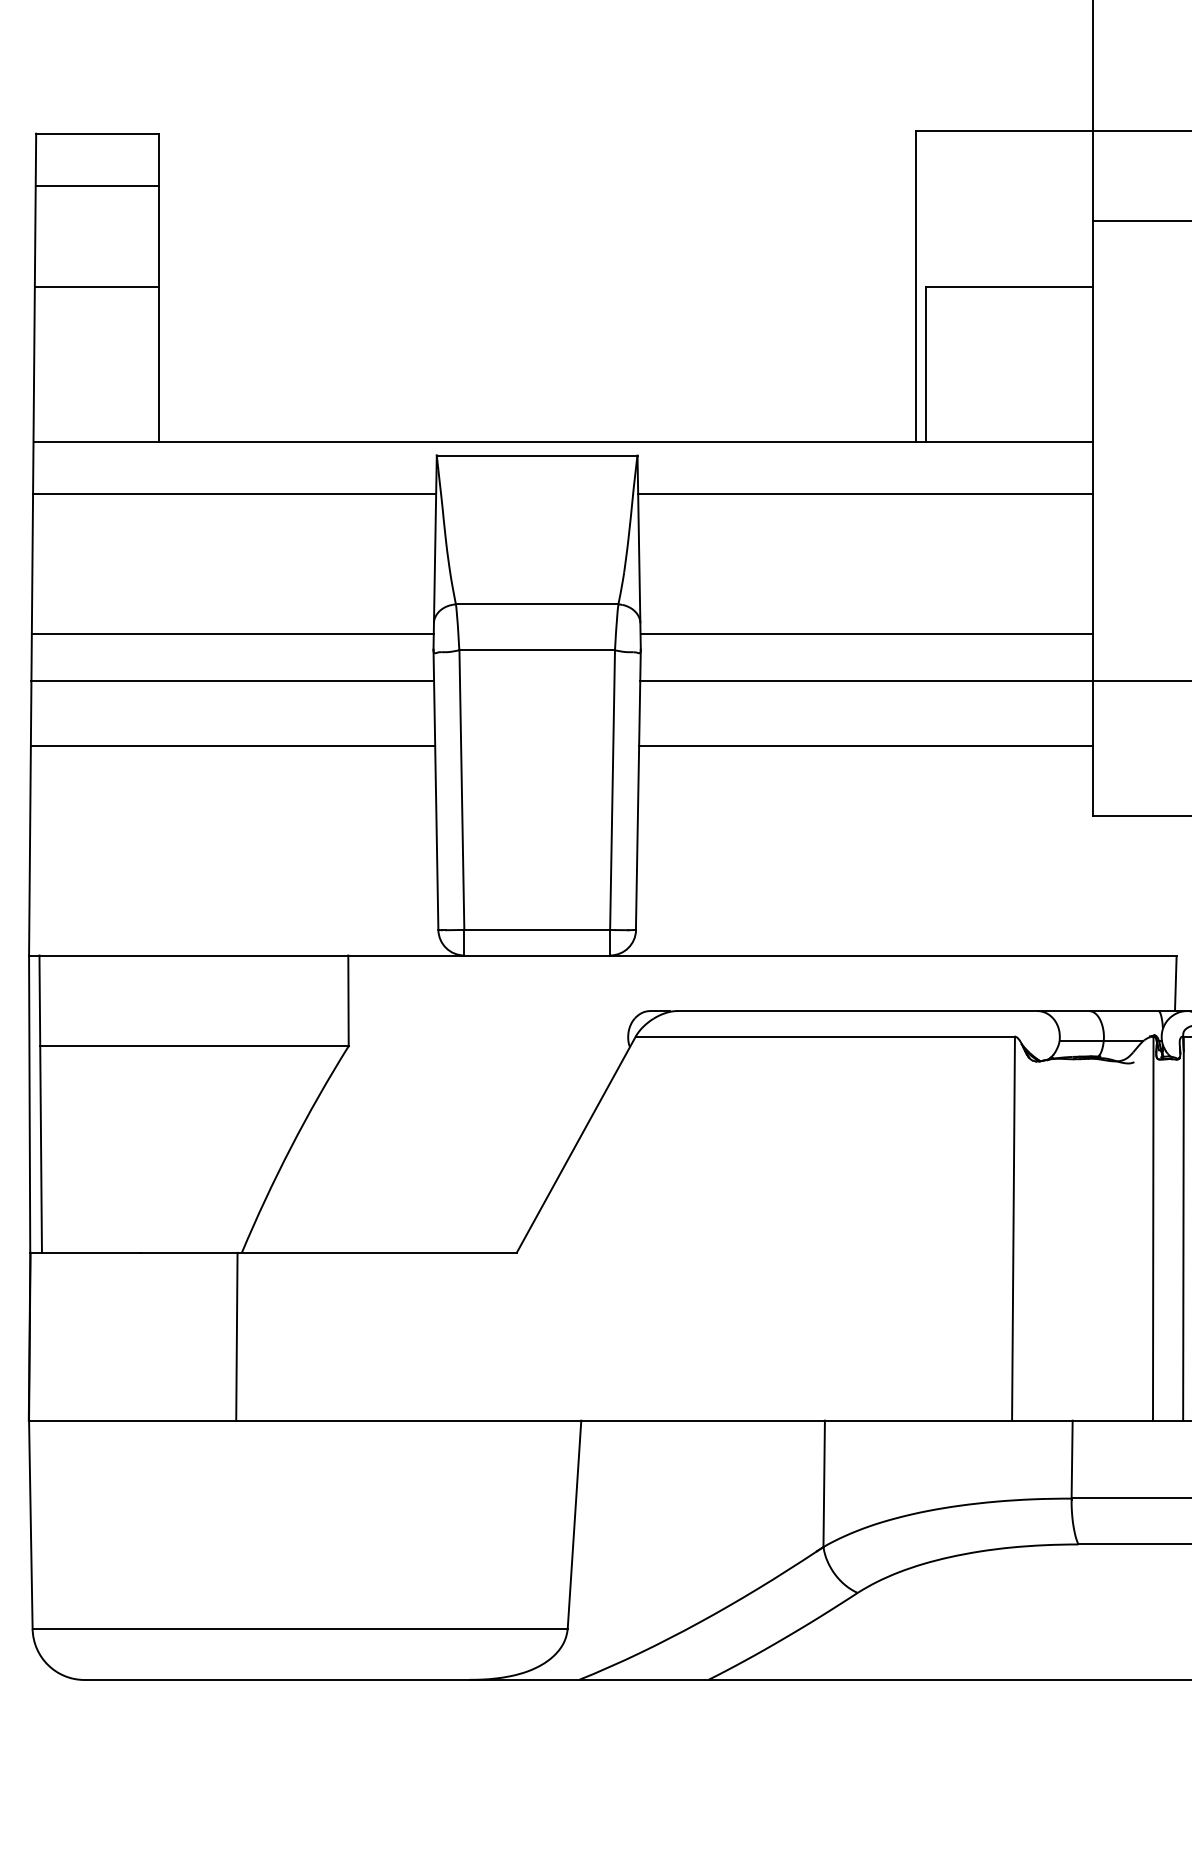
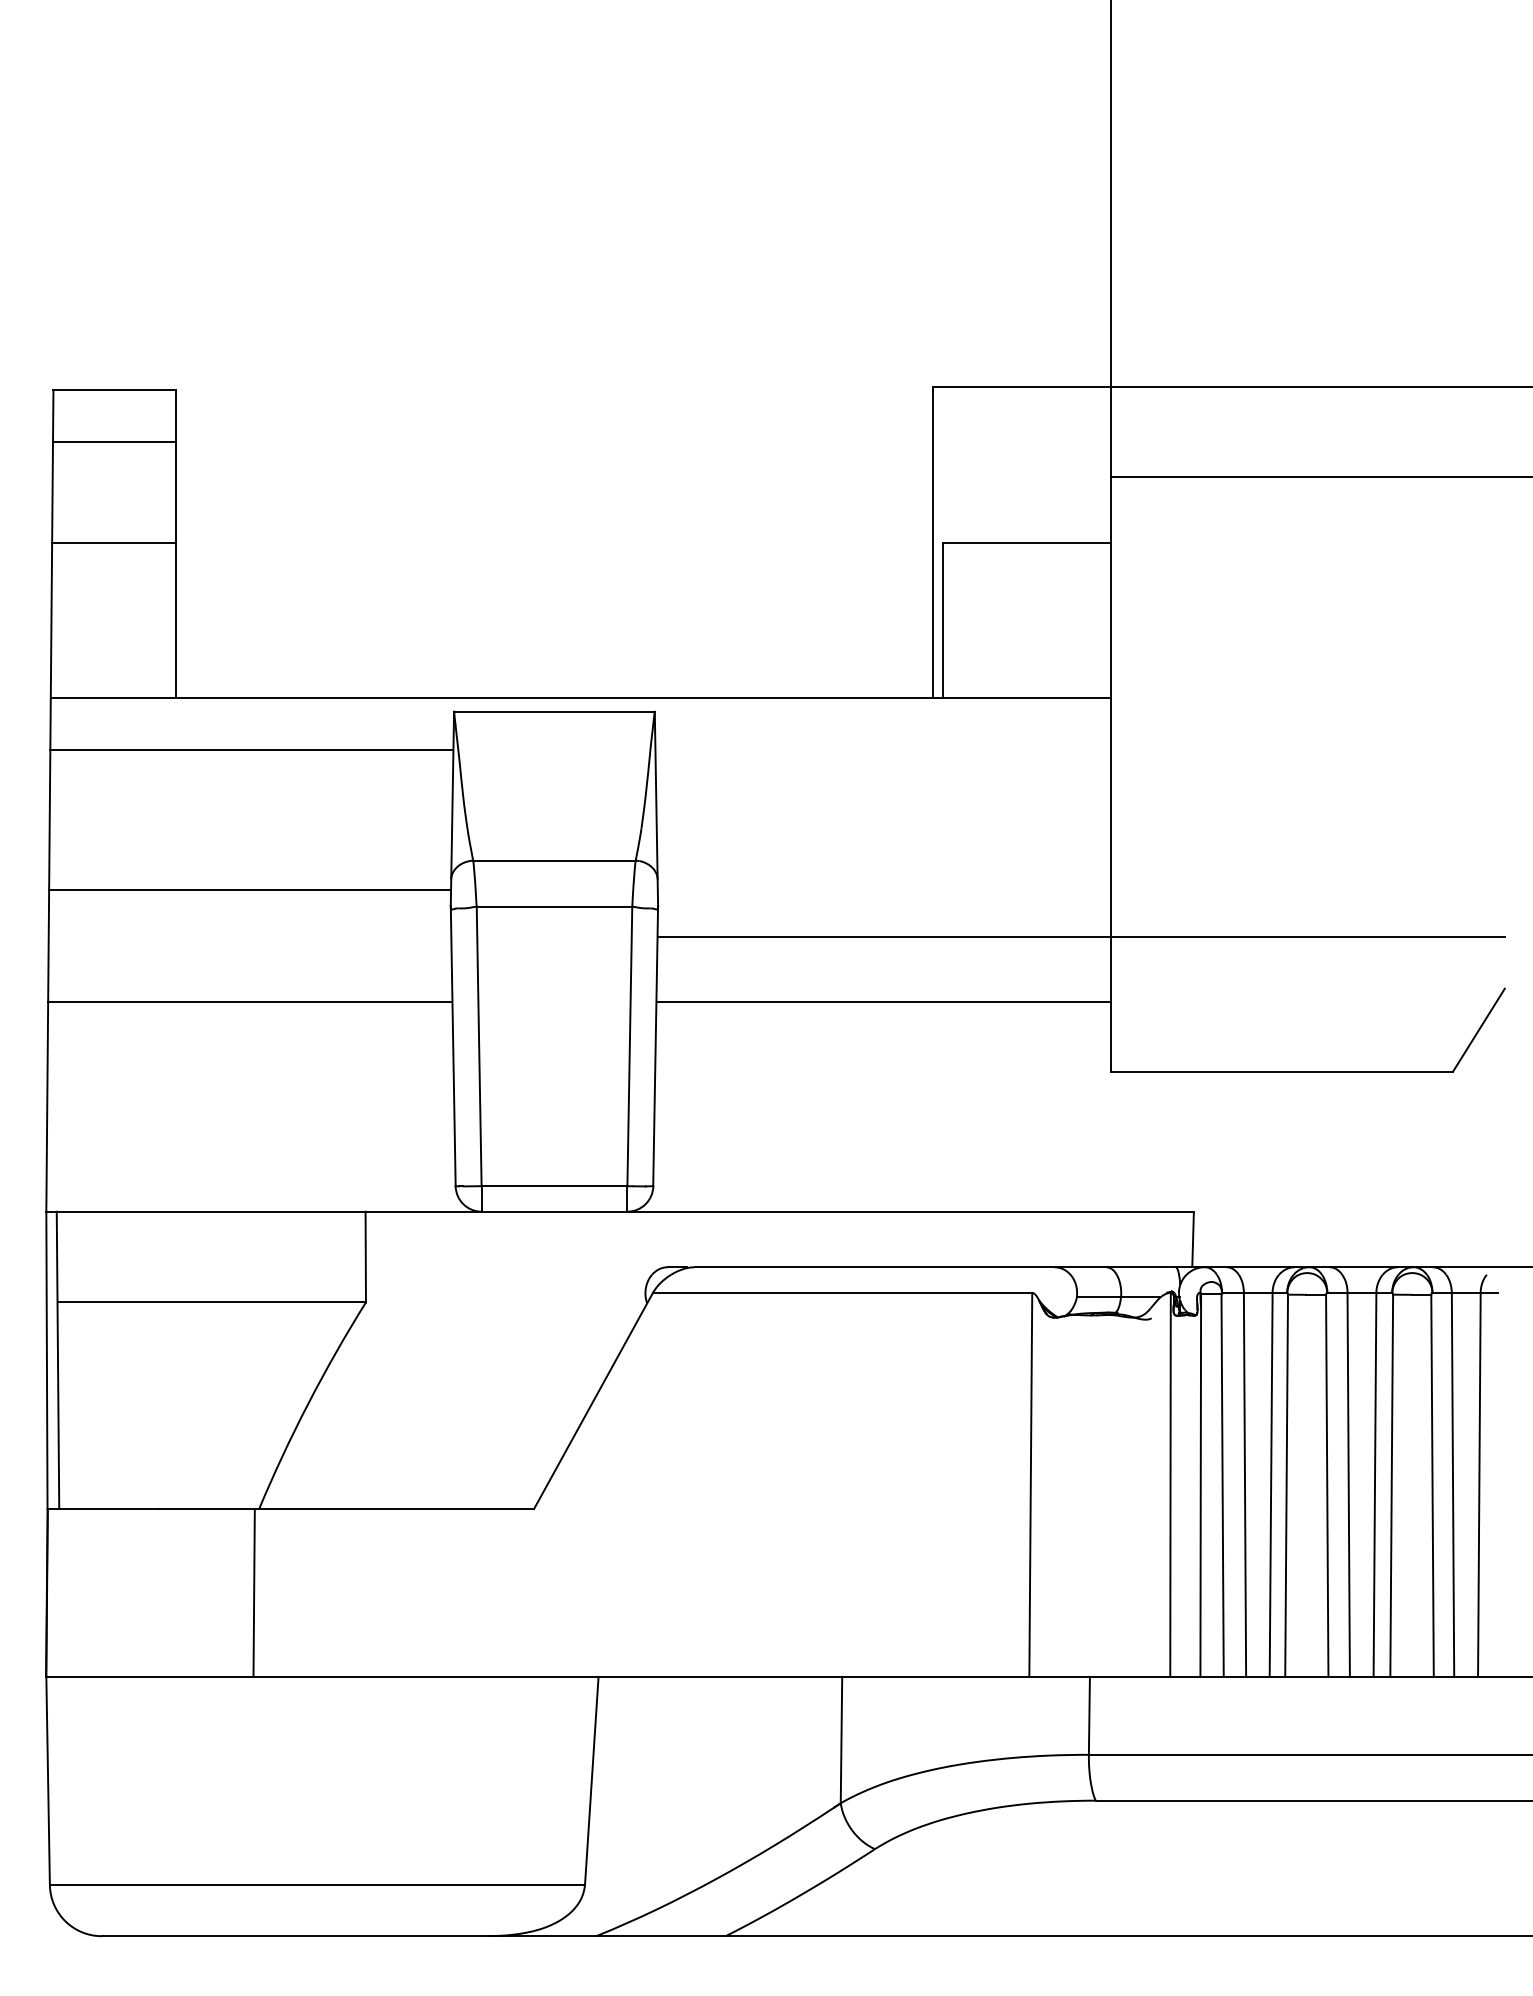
line: (865, 494) -> (882, 750), removed
line: (866, 634) -> (883, 890), removed
line: (232, 680) -> (249, 936), removed

